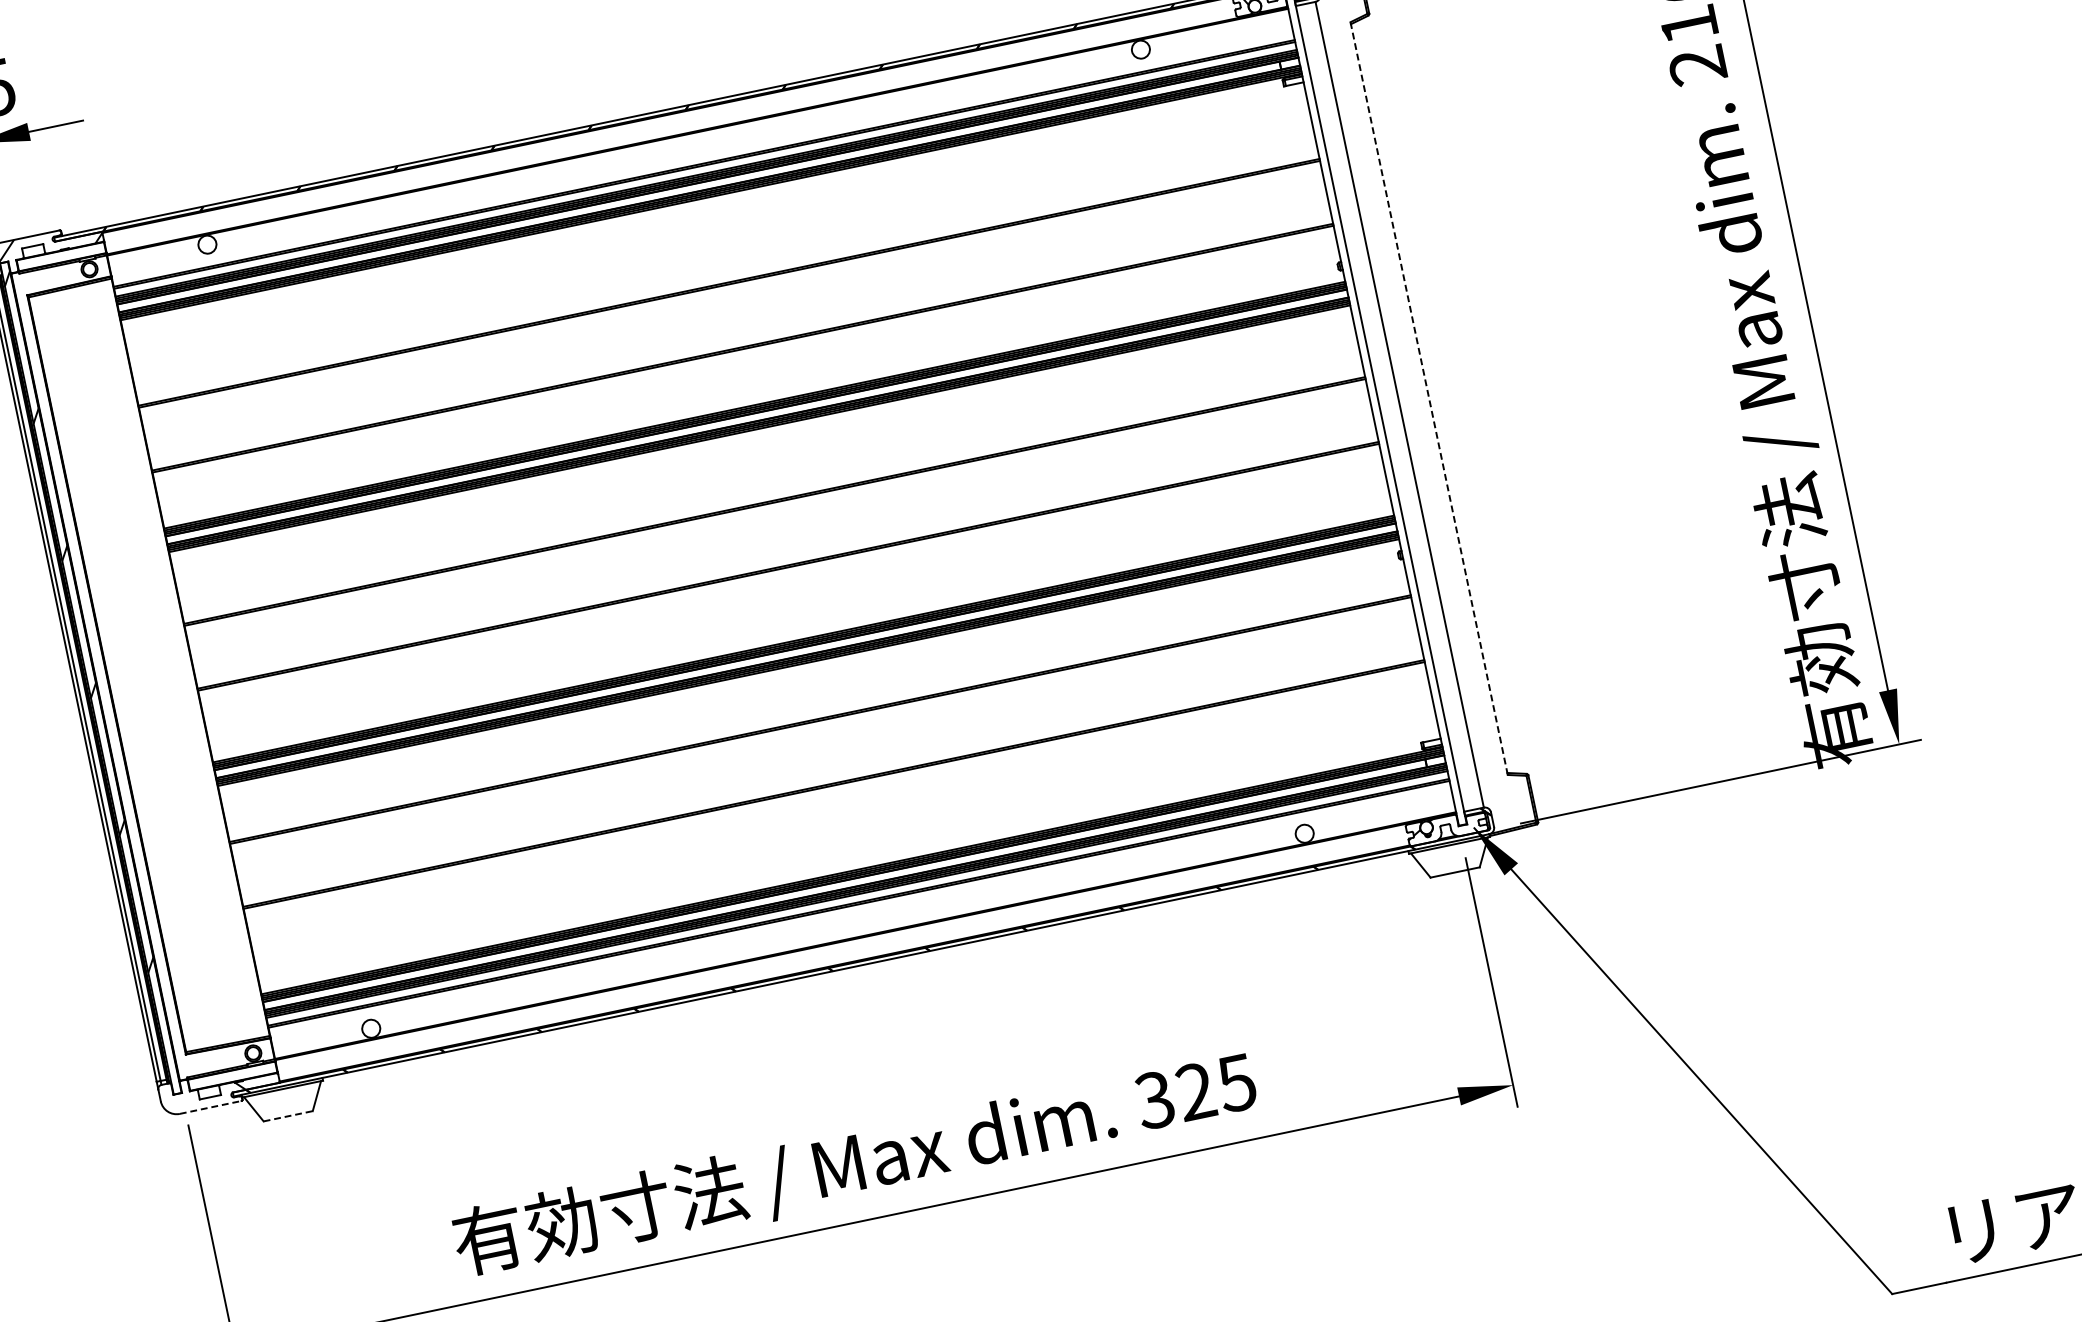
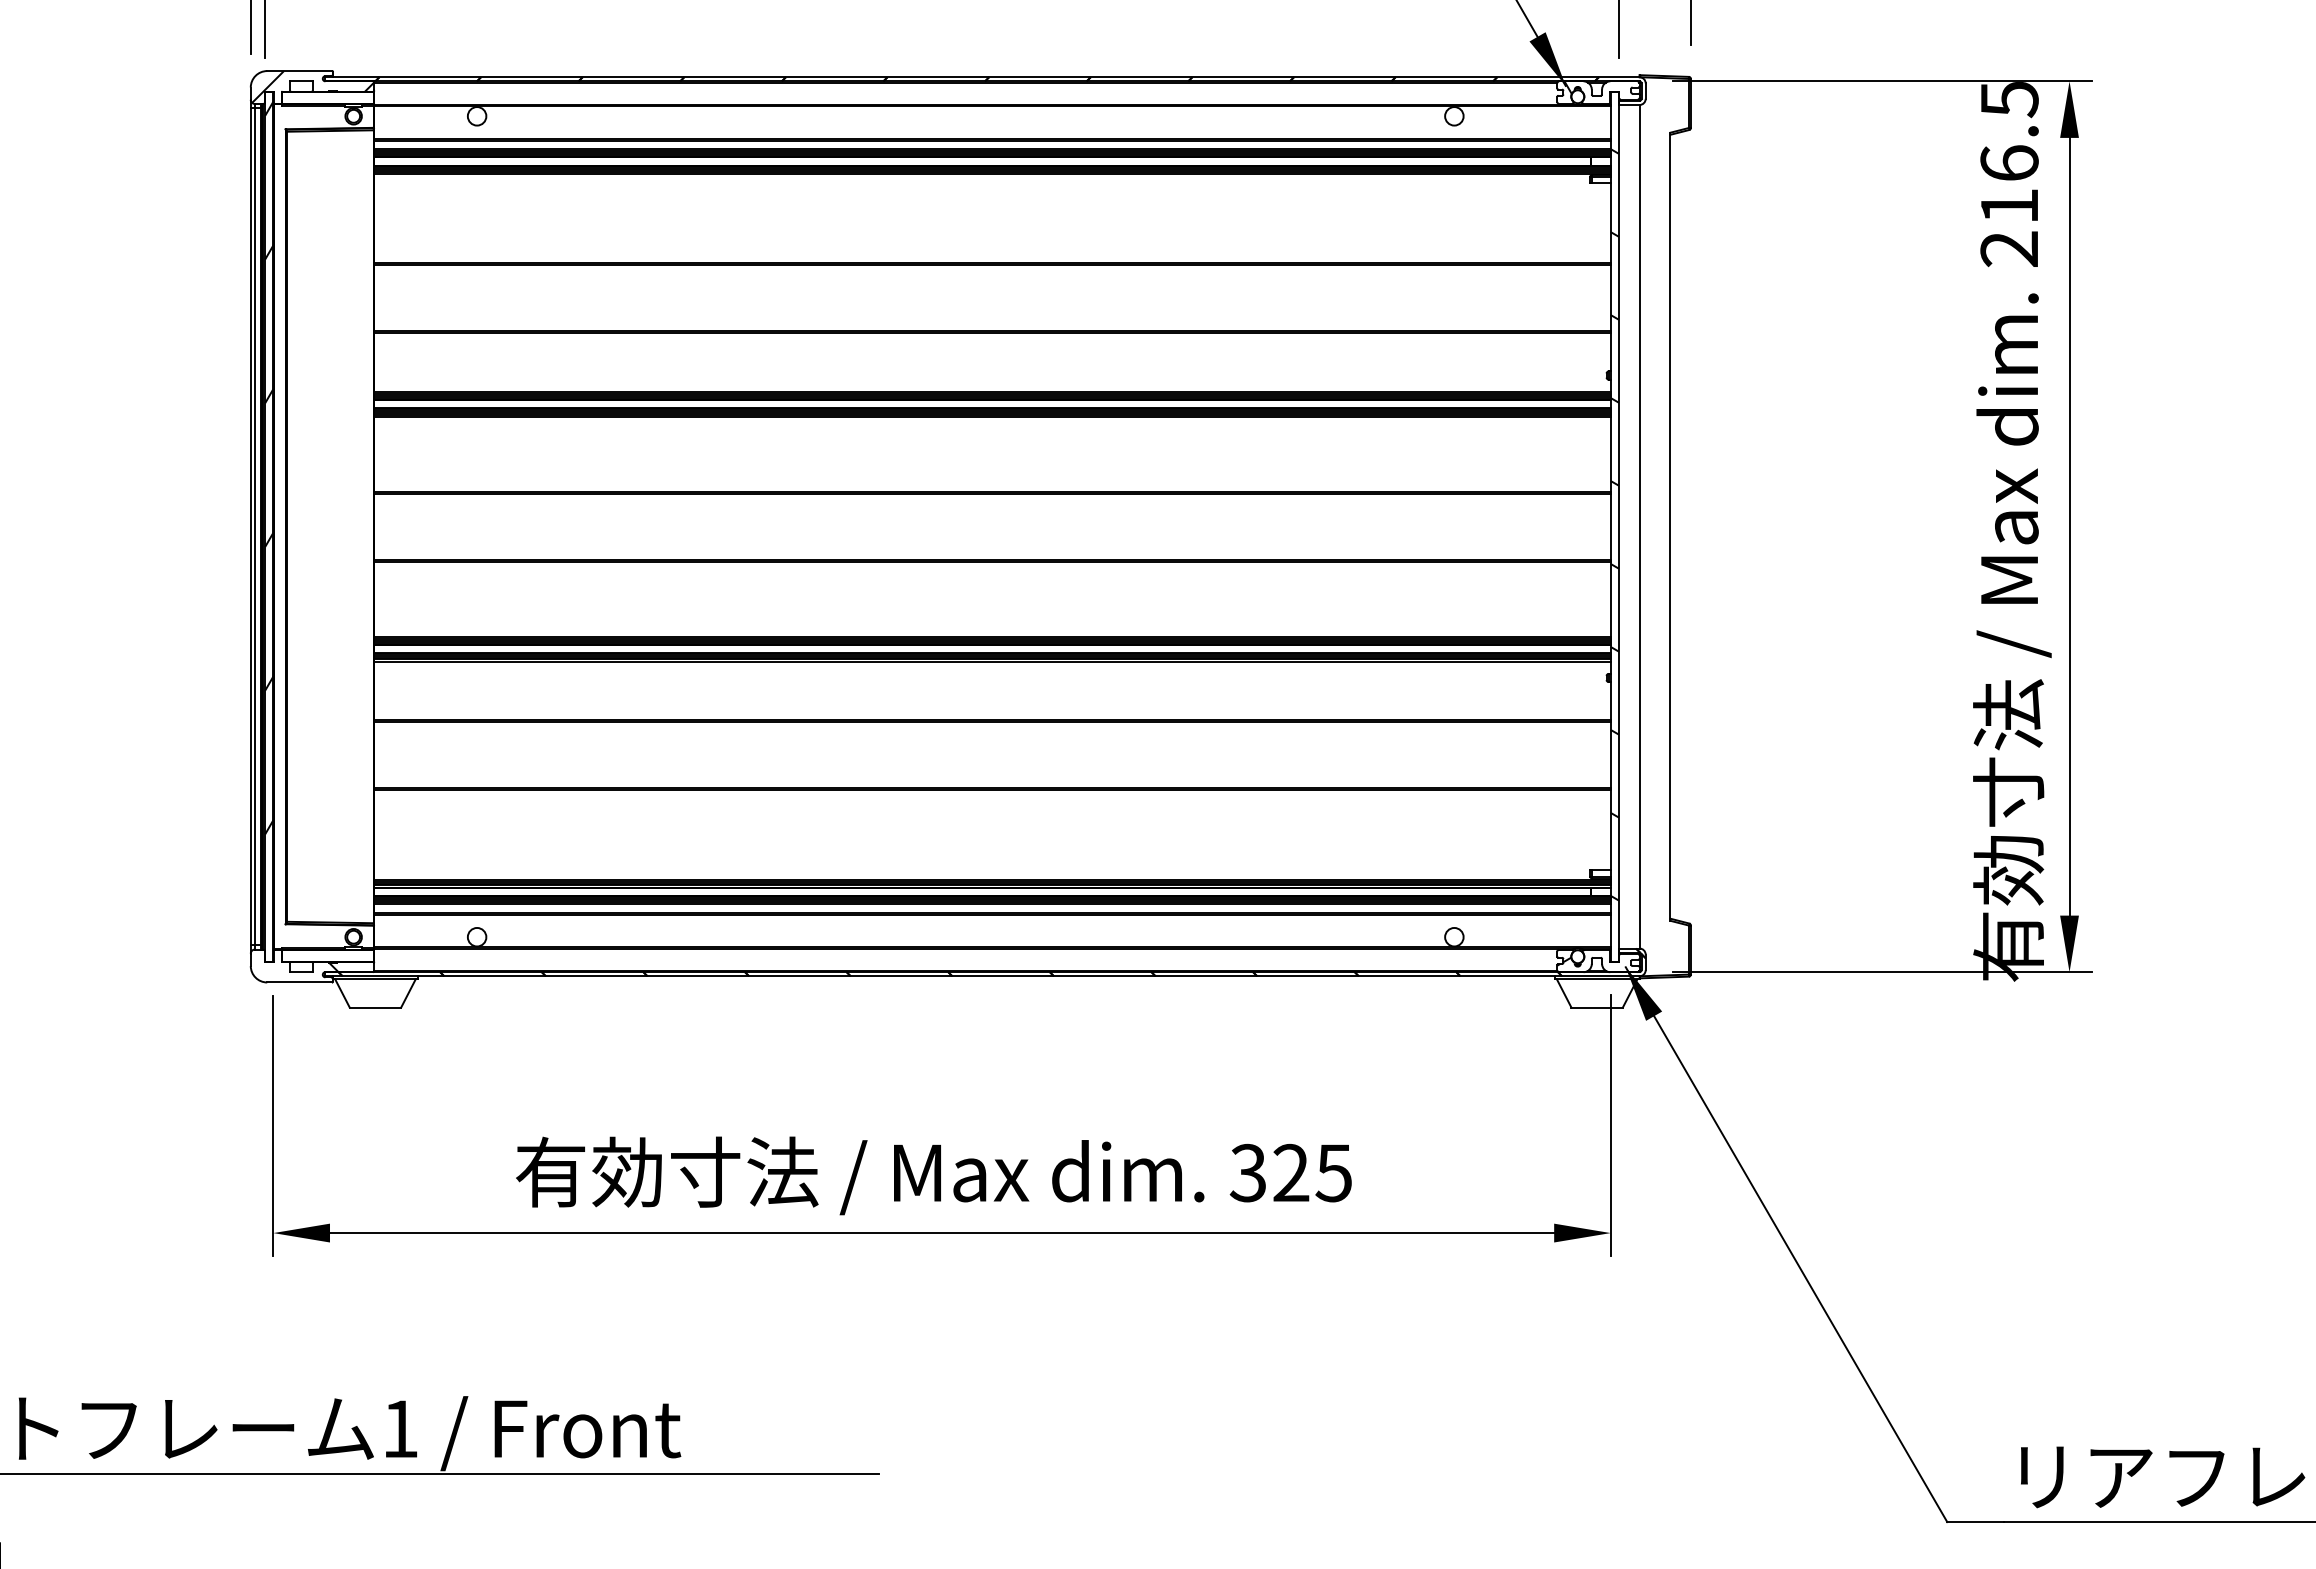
line: (1429, 399) -> (1670, 527), dashed -> solid
hatch: (1375, 407) -> (1614, 524), added
line: (211, 1107) -> (300, 982), dashed -> solid
line: (288, 1116) -> (375, 1007), dashed -> solid

